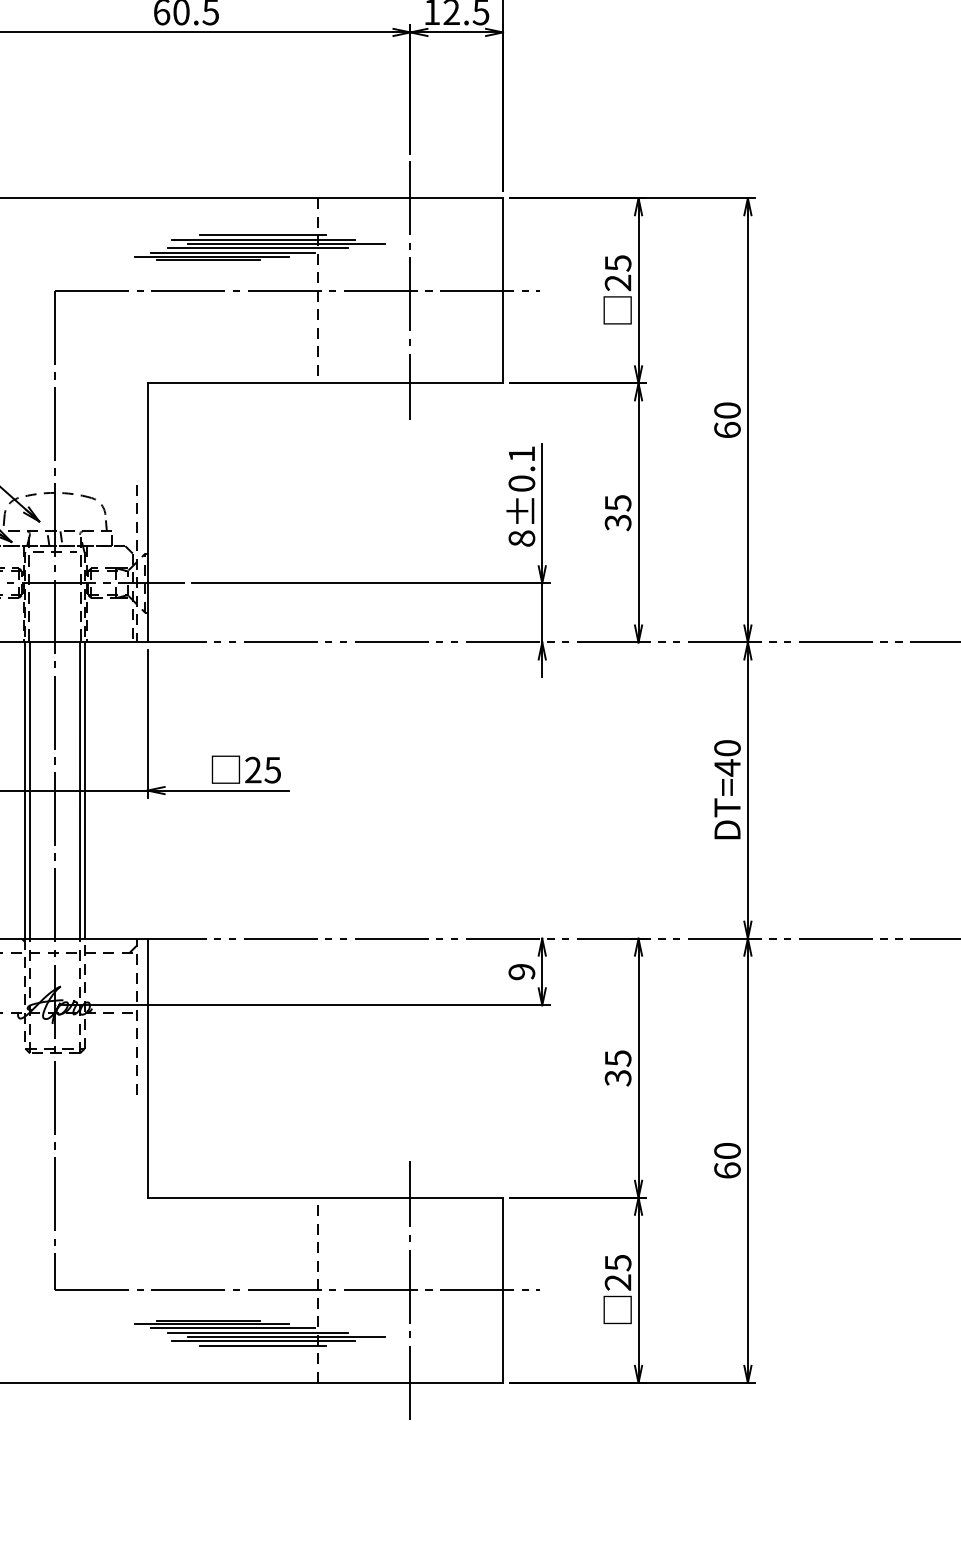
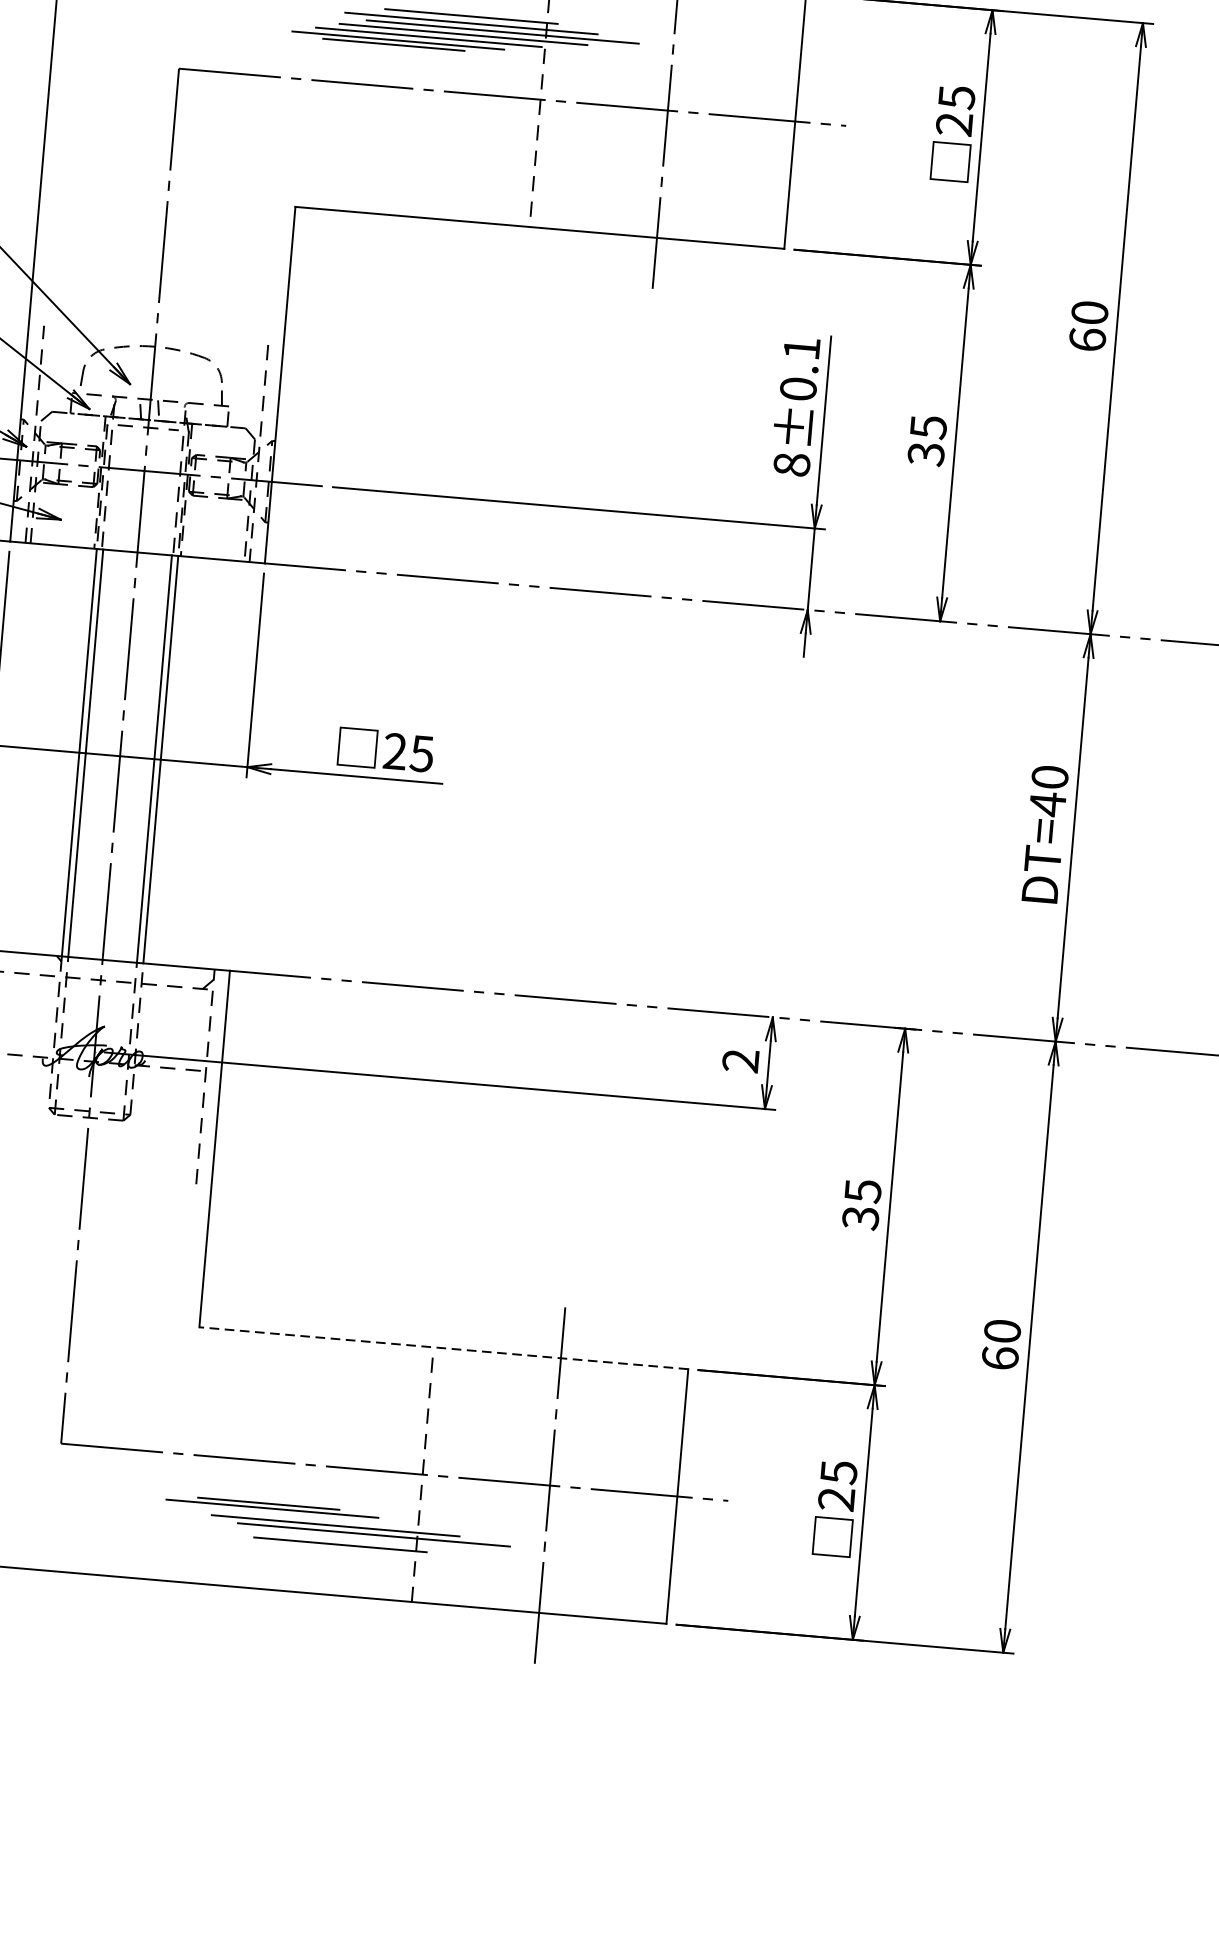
text: (522, 972) -> (741, 1061), 9 -> 2
line: (325, 1197) -> (444, 1347), solid -> dashed
line: (233, 1328) -> (302, 1517), removed
line: (263, 1341) -> (341, 1538), removed

